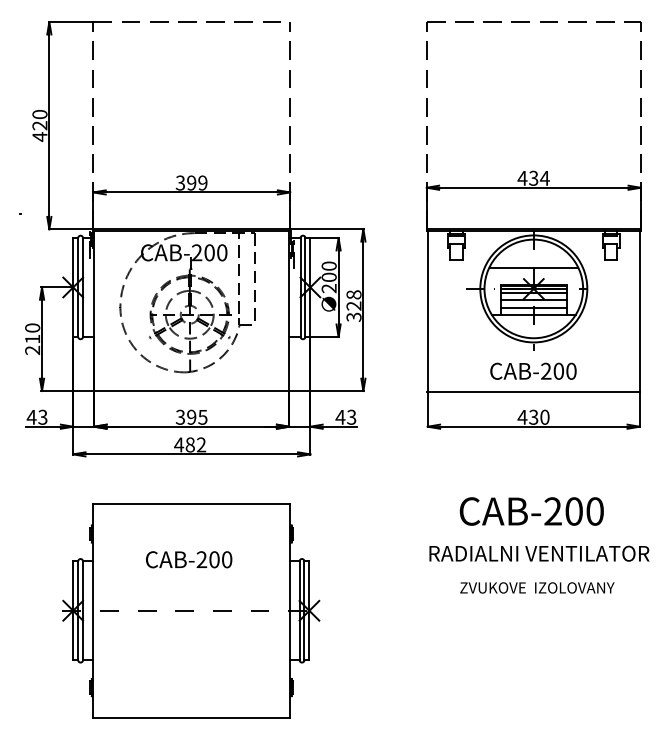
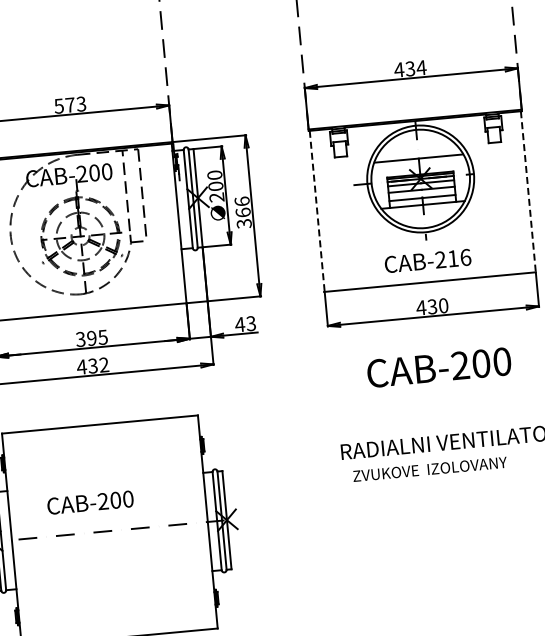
text: (191, 182) -> (70, 104), 399 -> 573
text: (353, 300) -> (242, 207), 328 -> 366
line: (427, 311) -> (316, 211), solid -> dashed
line: (639, 311) -> (528, 191), solid -> dashed
text: (564, 370) -> (458, 257), CAB-200 -> CAB-216
text: (189, 444) -> (92, 365), 482 -> 432
text: (531, 511) -> (438, 367), moved
text: (189, 559) -> (90, 502), moved
text: (537, 587) -> (430, 468), moved

